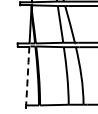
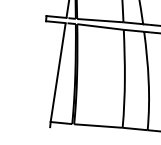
line: (27, 75) -> (57, 71), dashed -> solid

